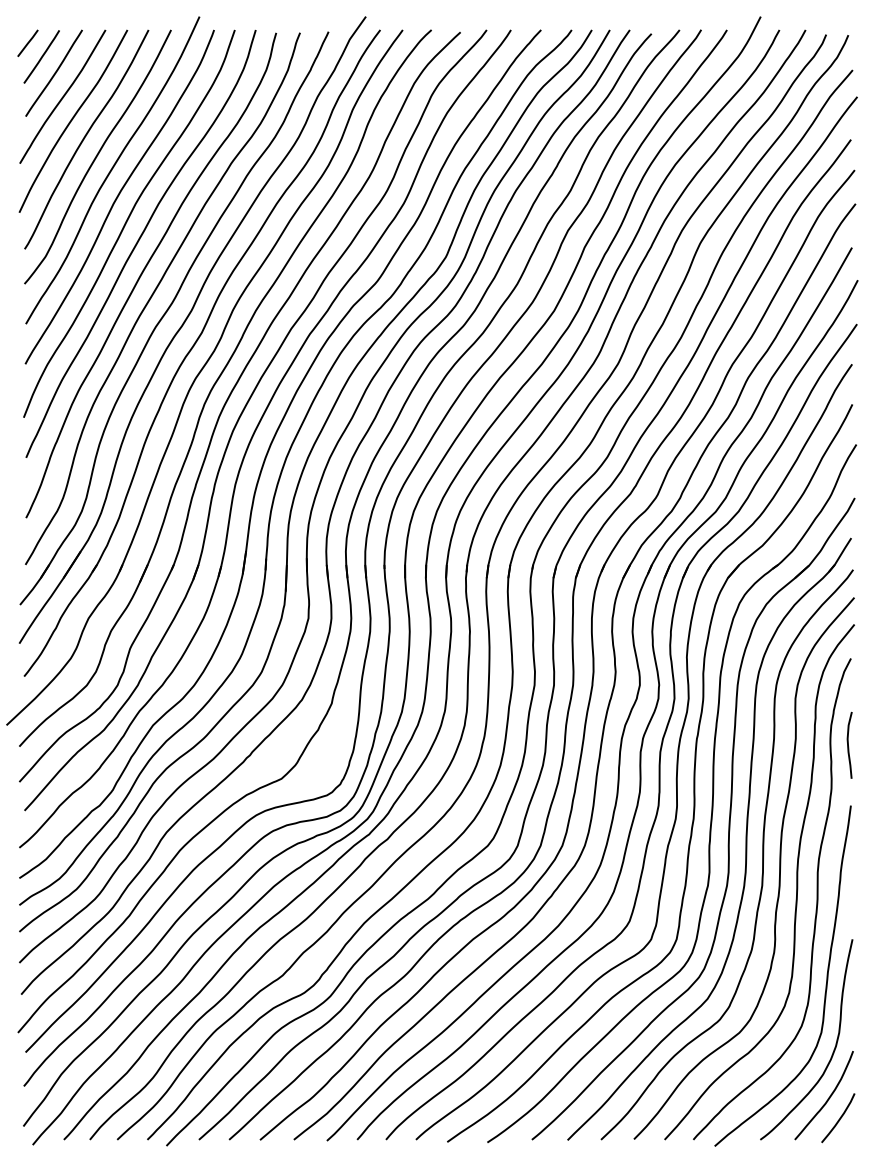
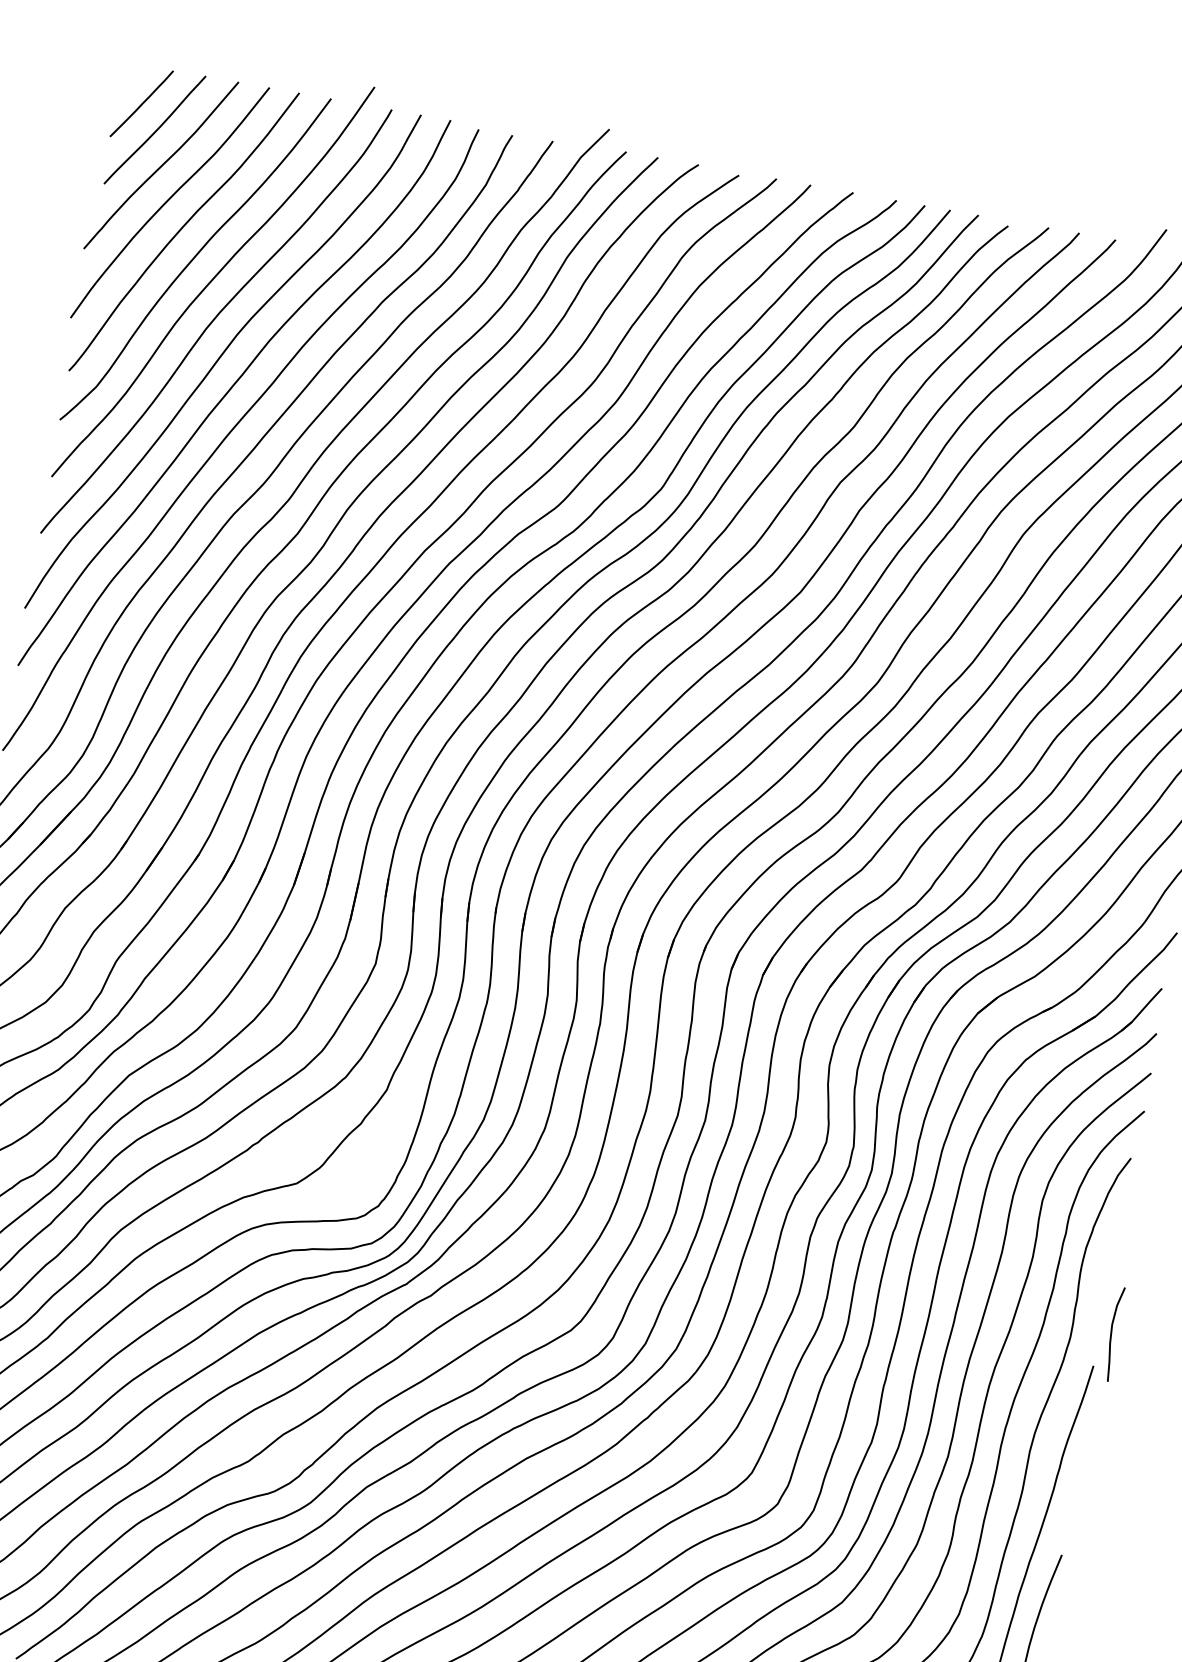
line: (27, 42) -> (125, 79), removed
curve: (848, 744) -> (1112, 1332), moved

